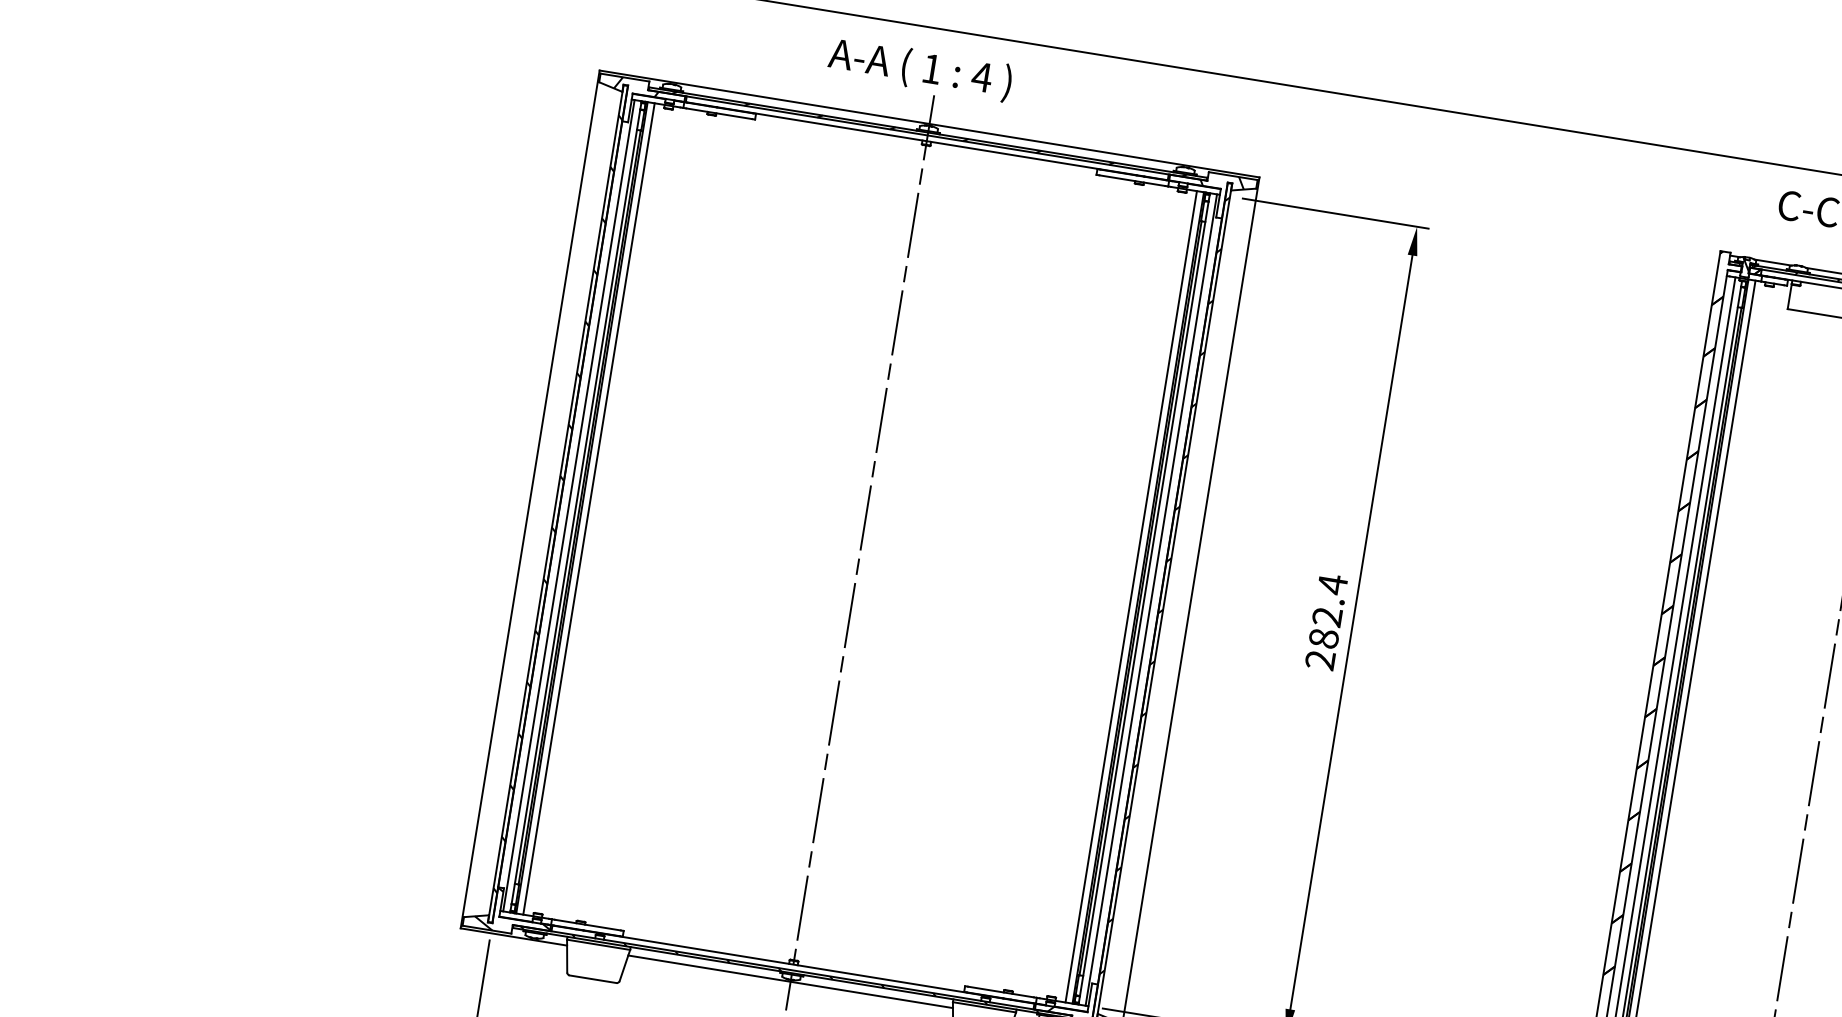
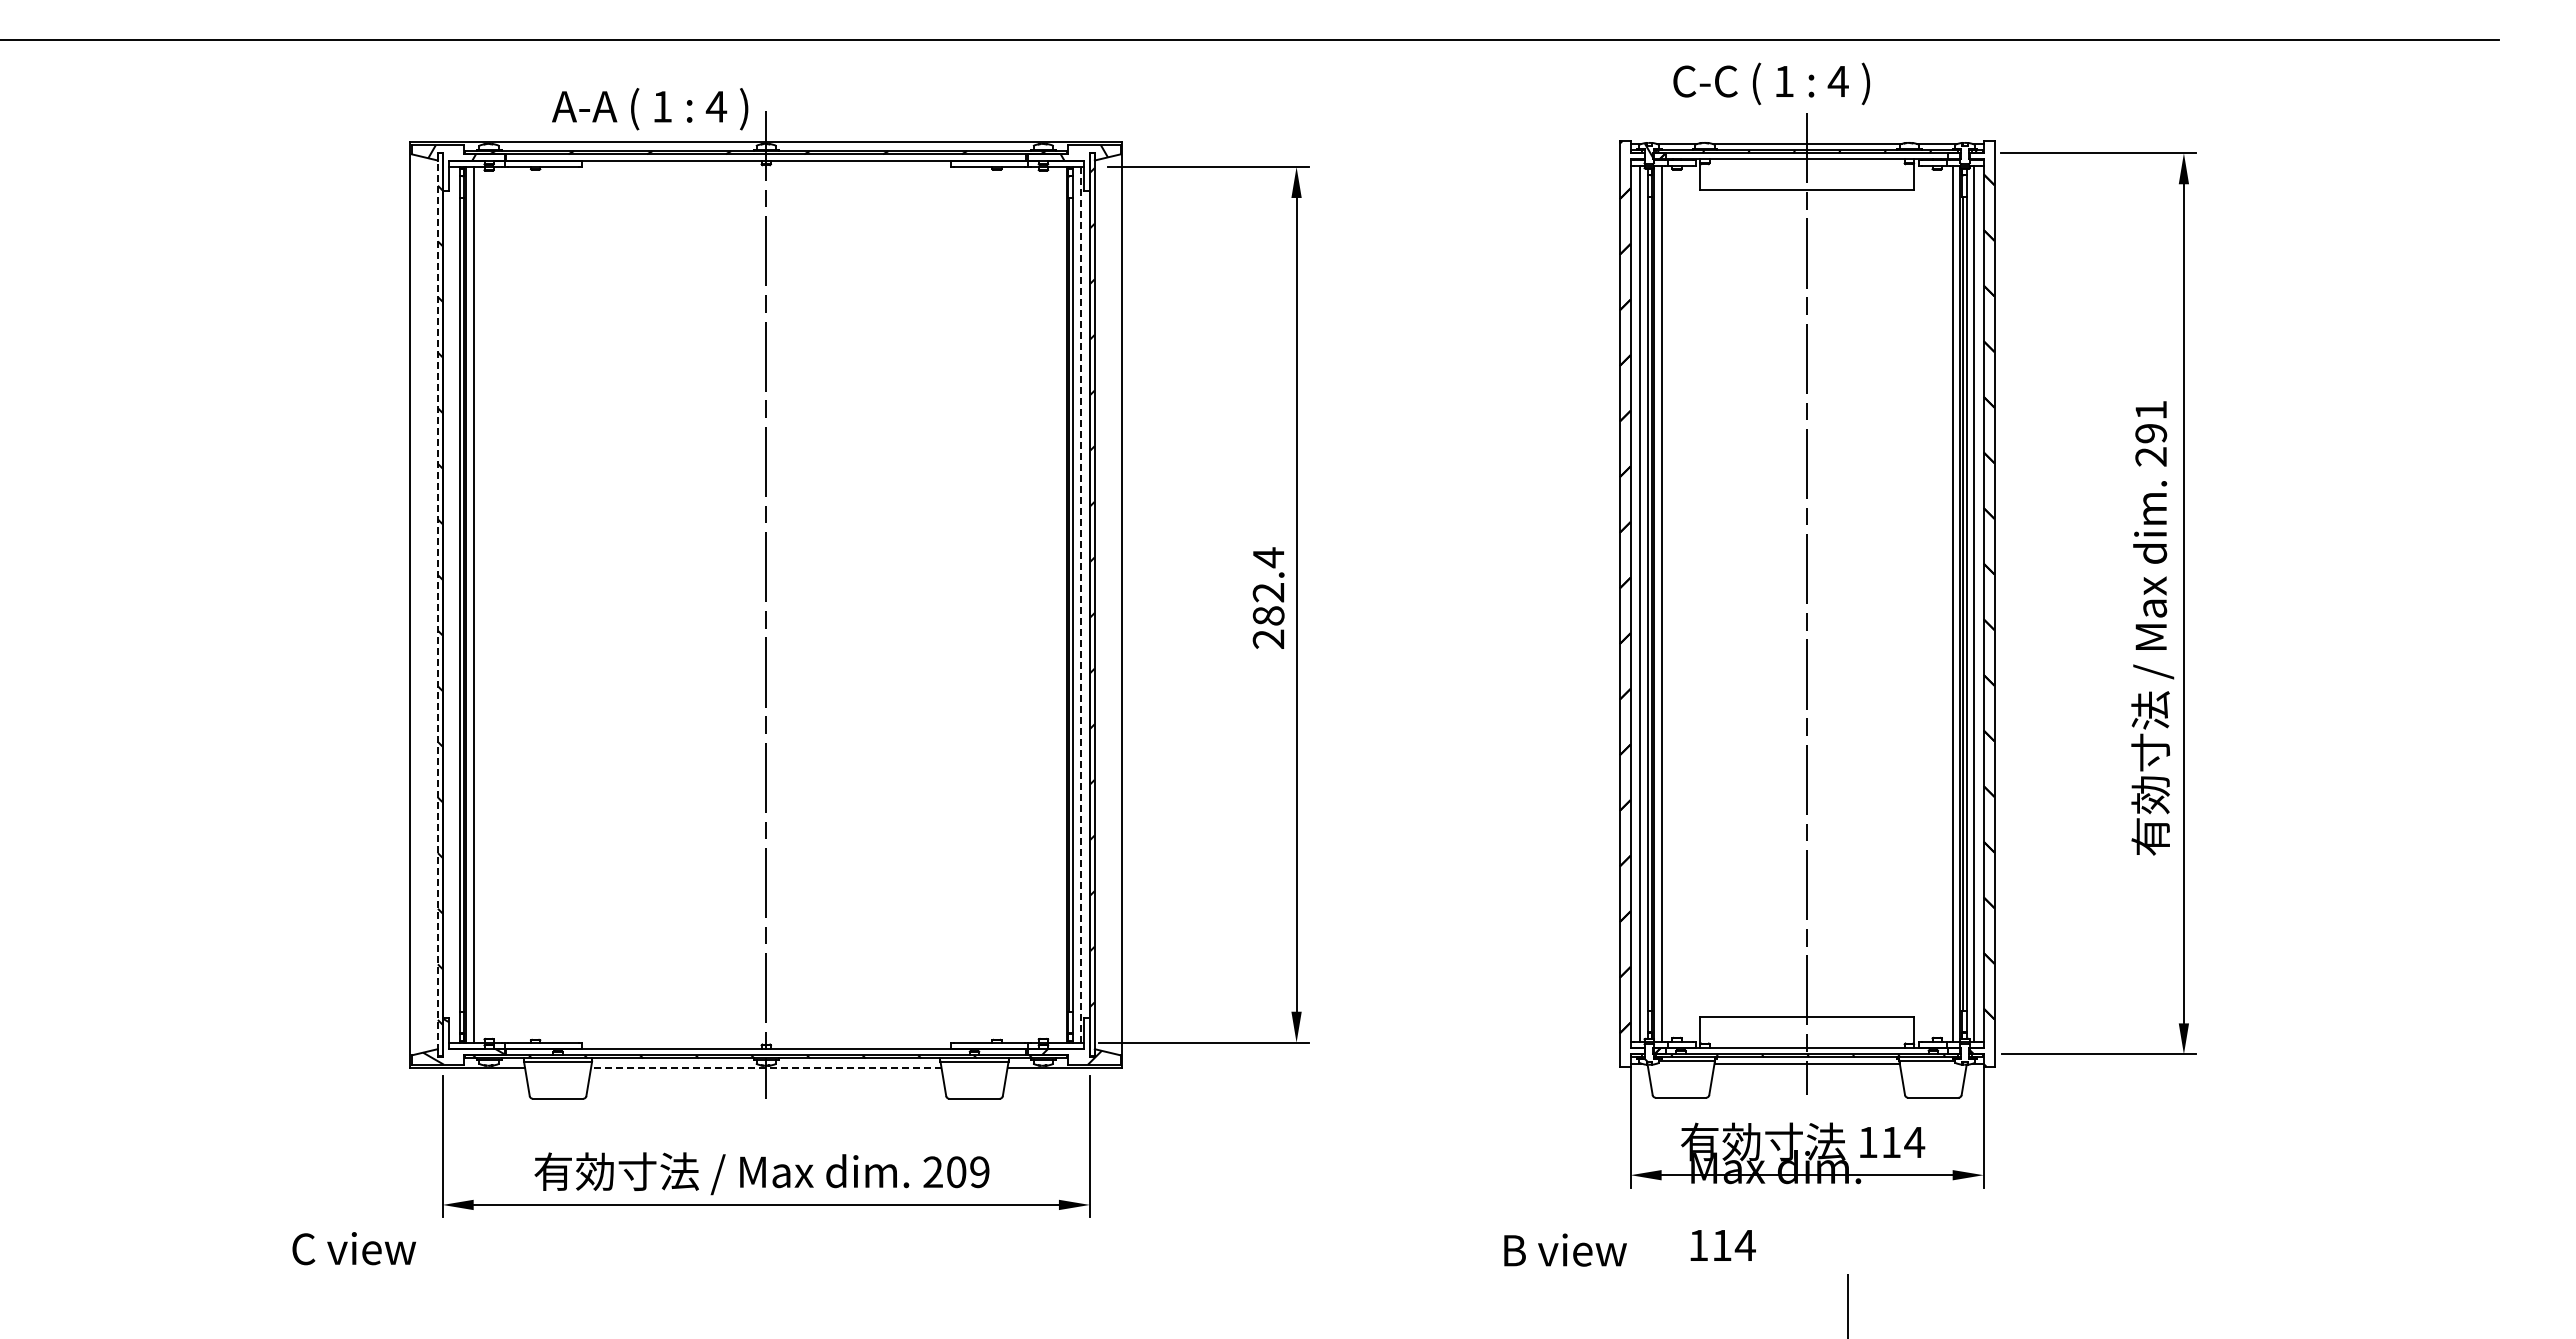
text: (920, 69) -> (650, 109), moved
line: (555, 504) -> (437, 605), solid -> dashed
line: (569, 505) -> (452, 604), removed
line: (1130, 596) -> (1058, 604), removed
line: (1151, 599) -> (1080, 604), solid -> dashed
line: (789, 981) -> (765, 1067), solid -> dashed

